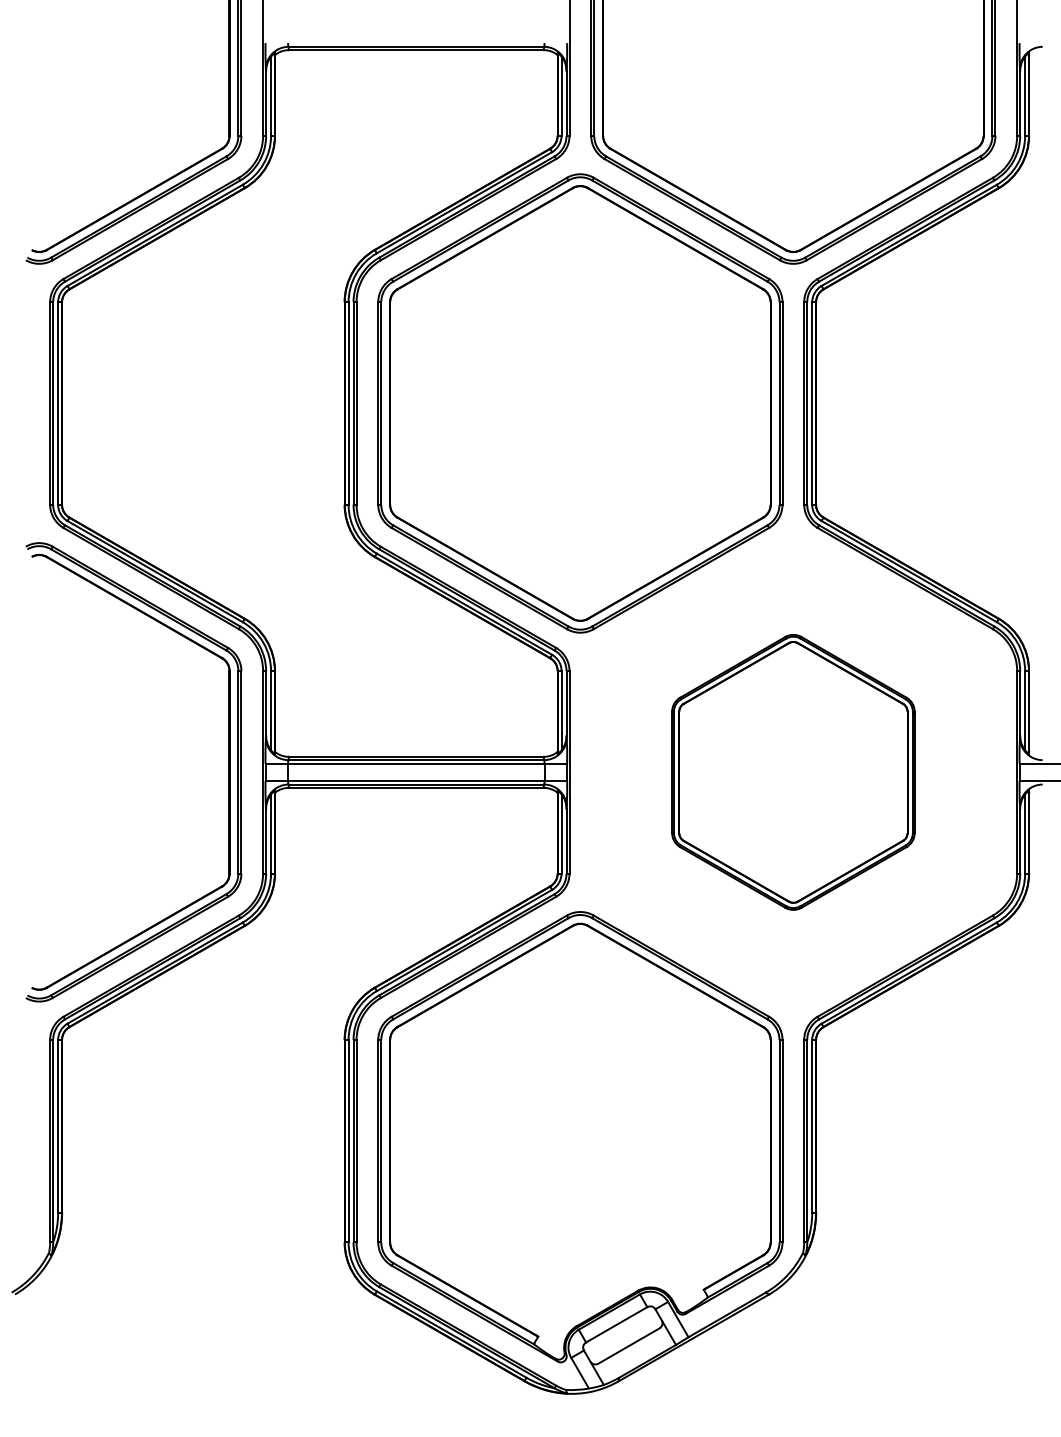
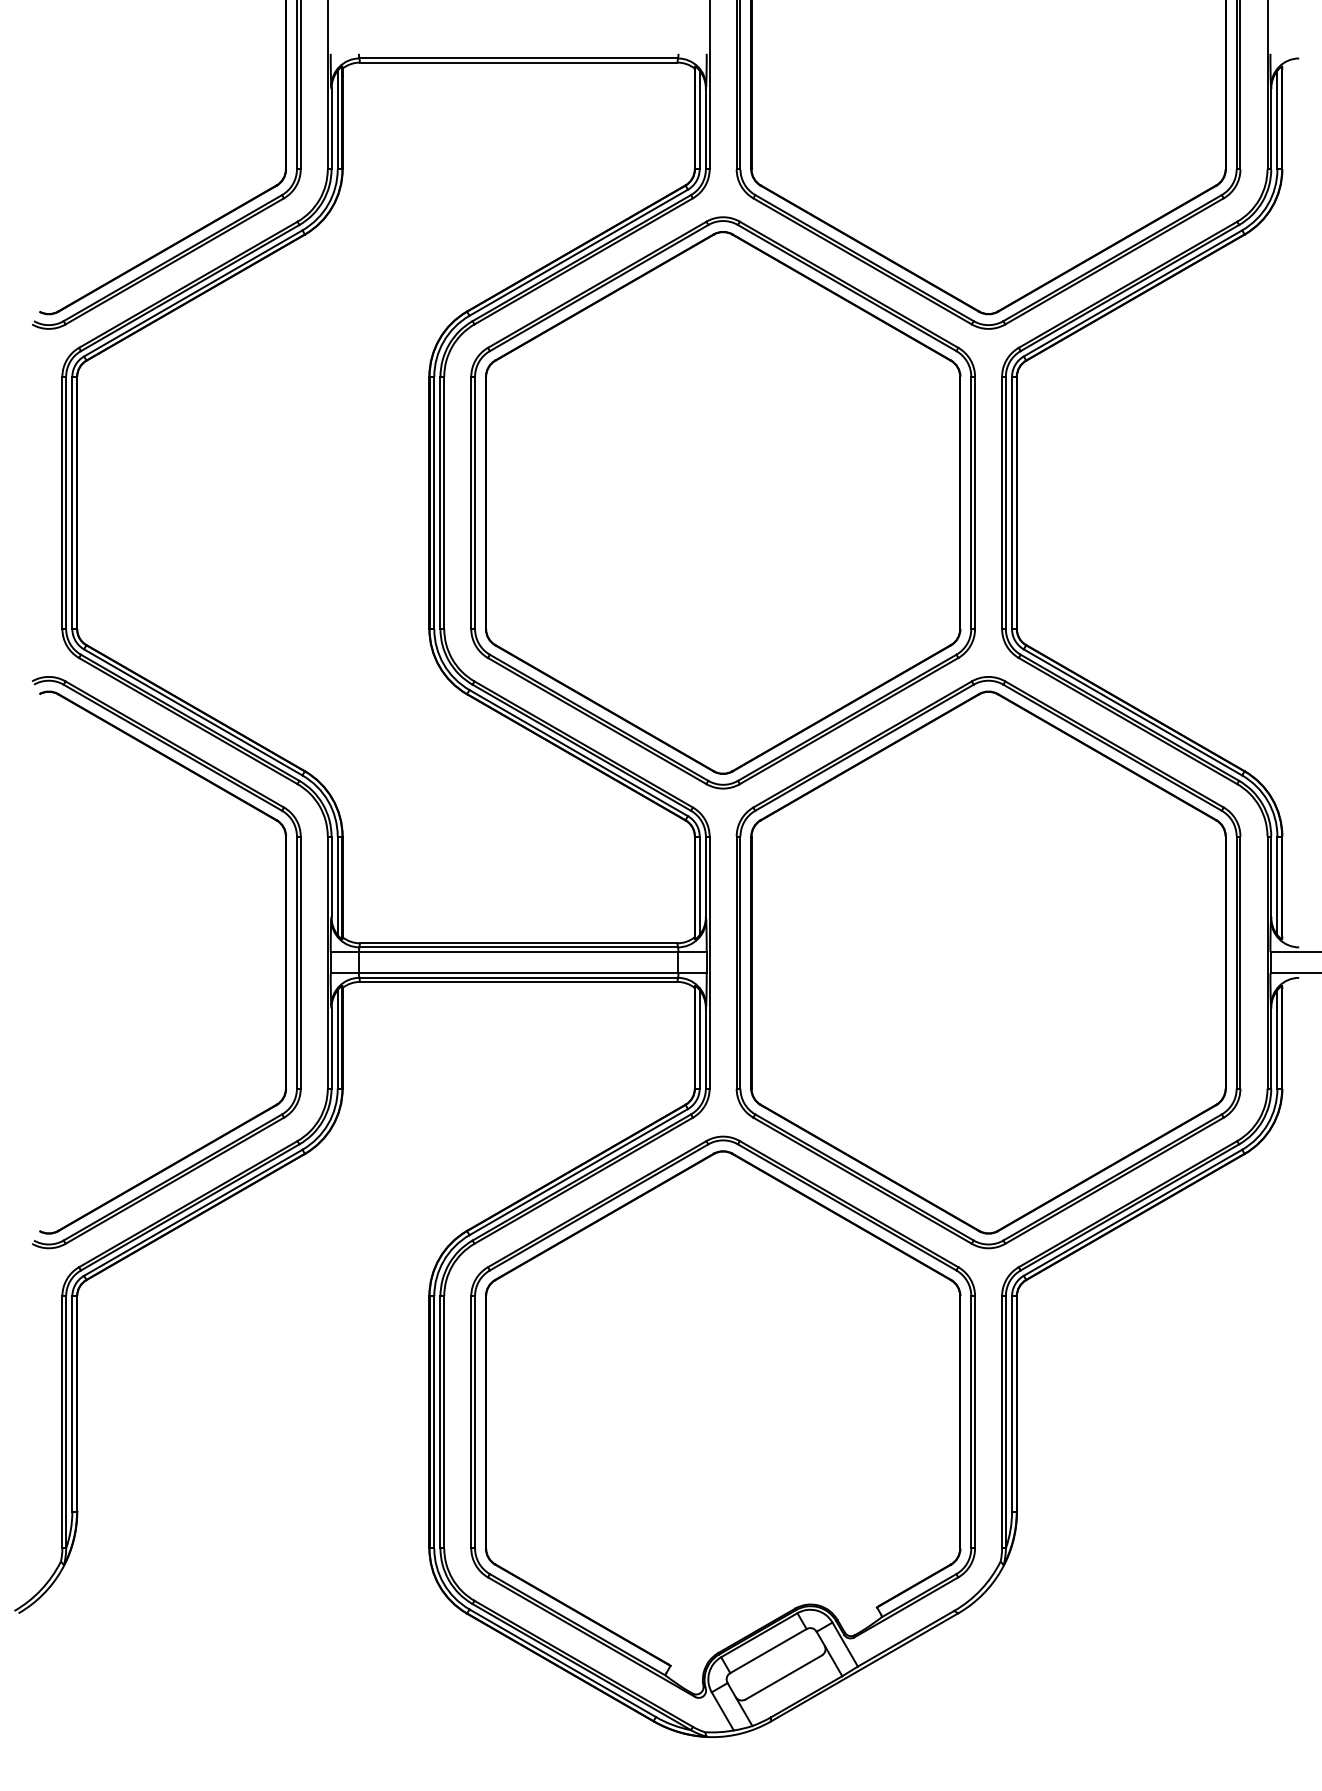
part: (793, 772) -> (988, 962), size x1.67

